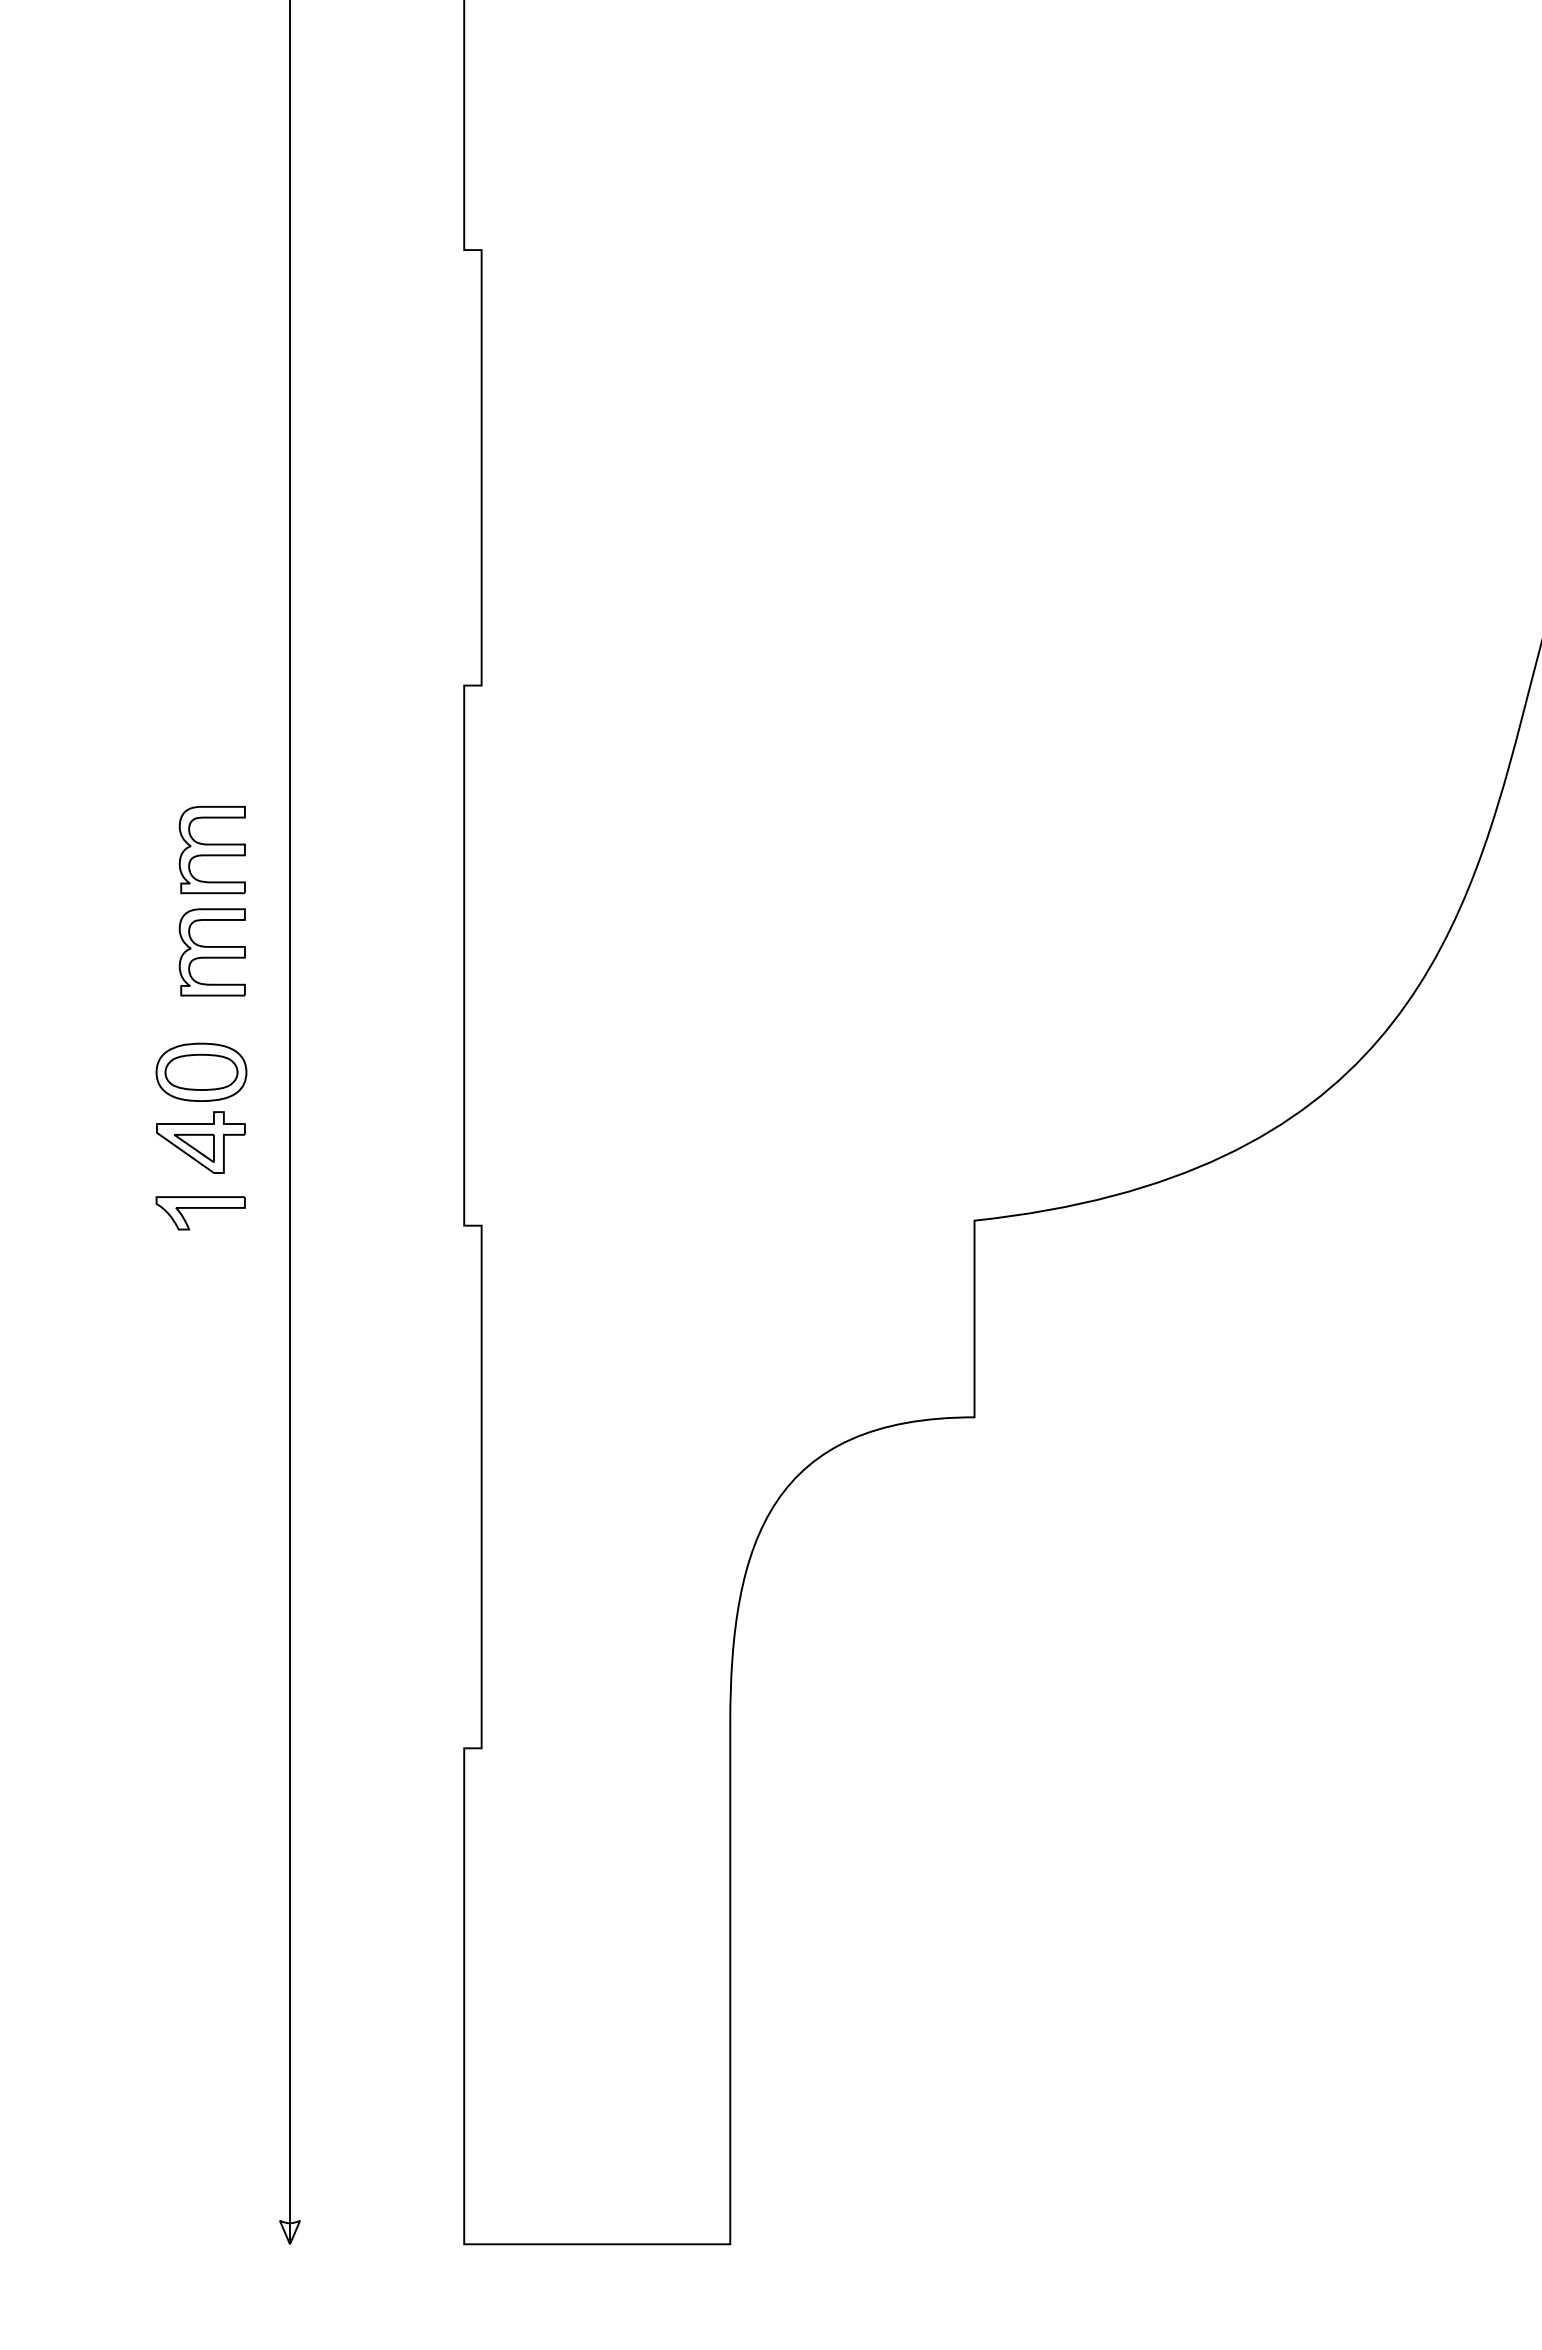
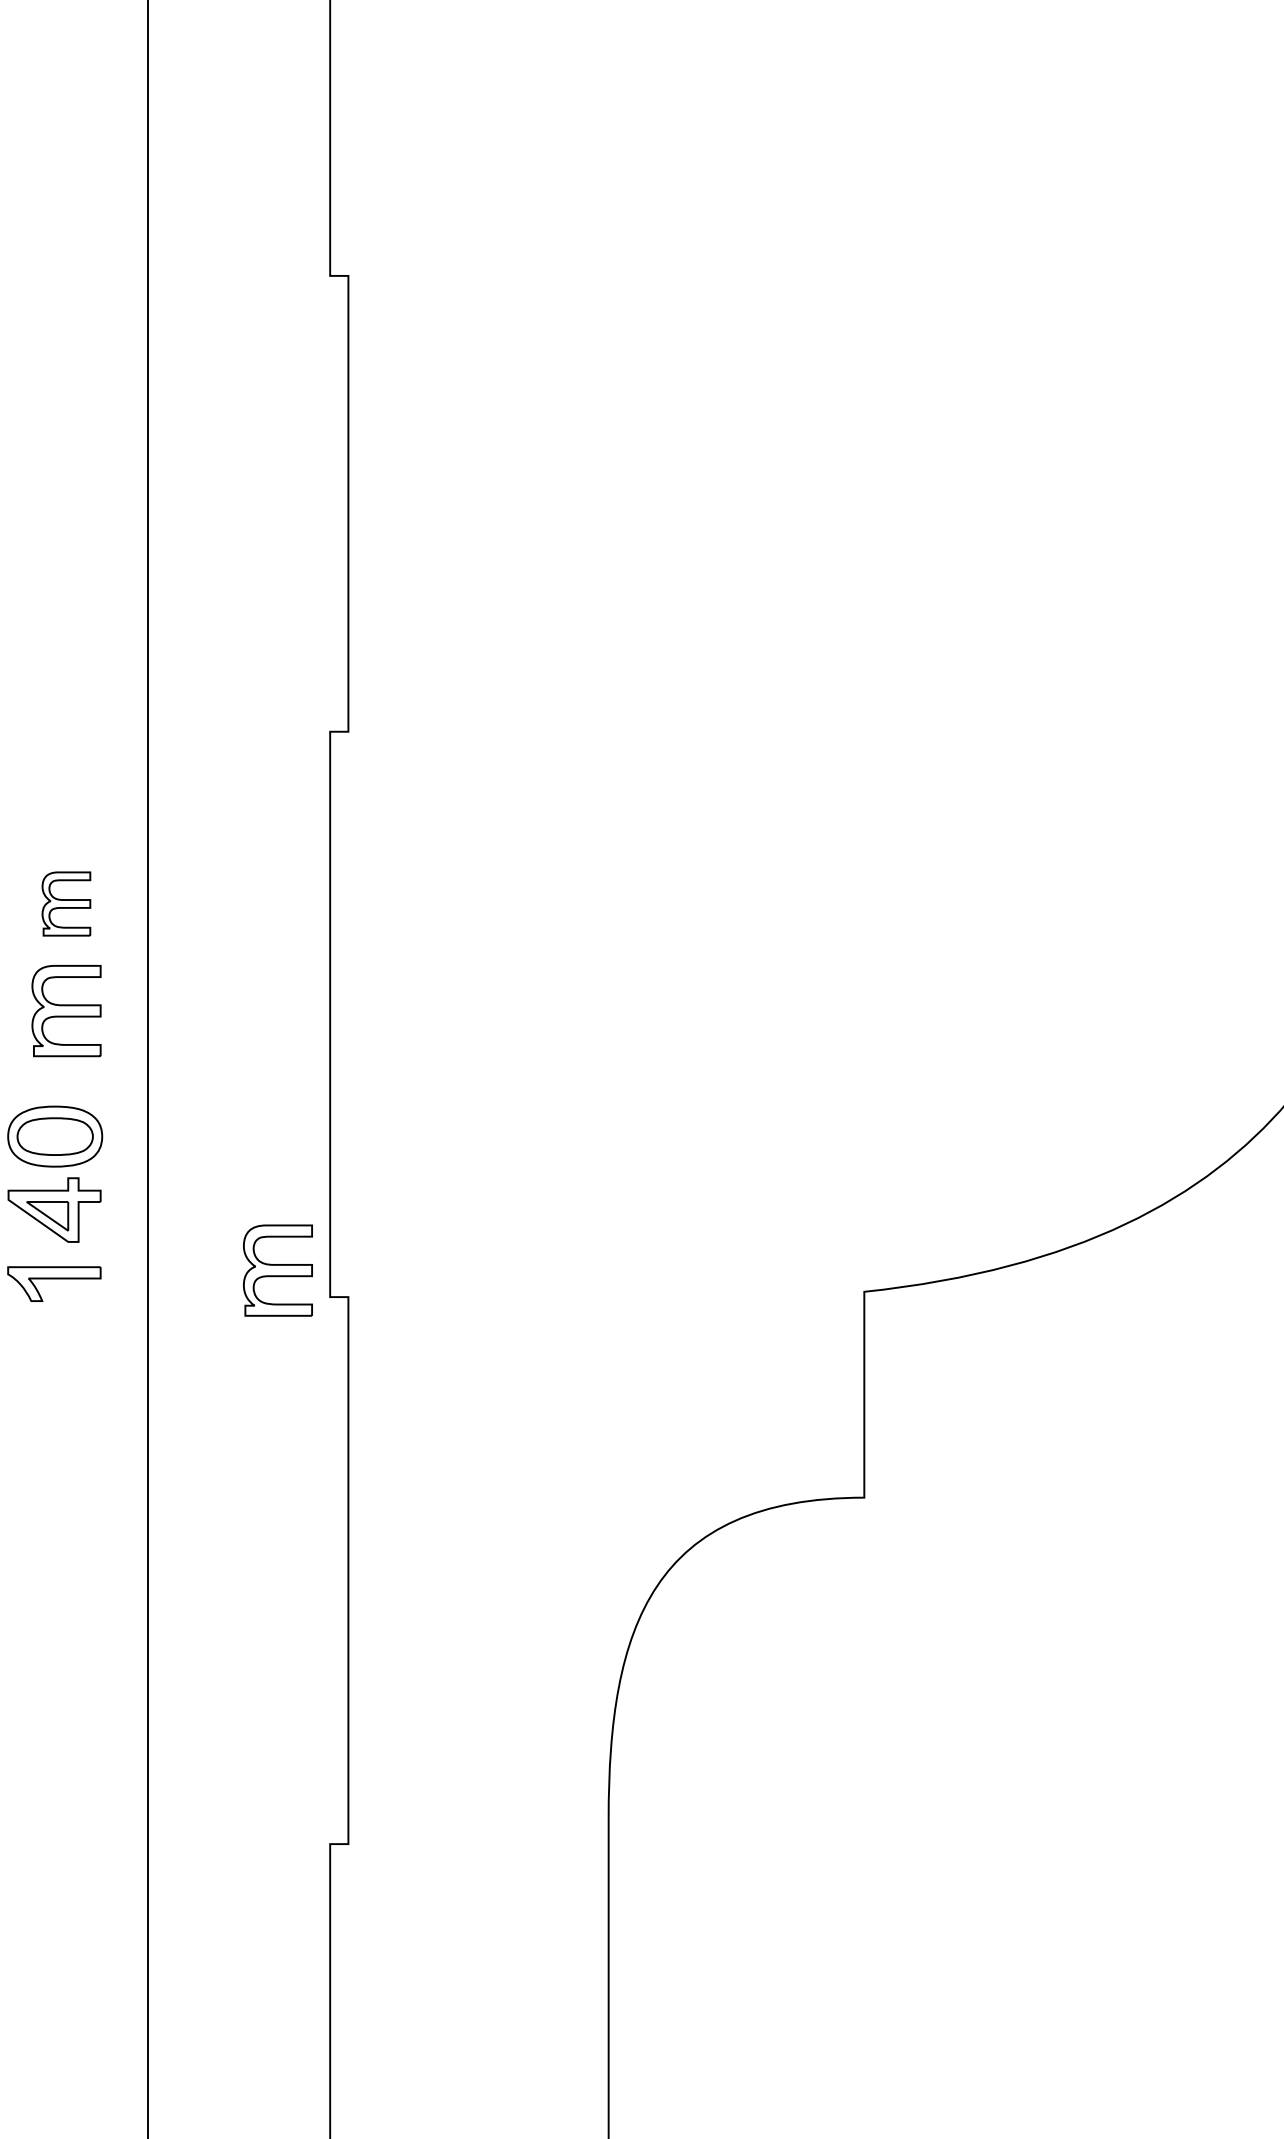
part: (211, 850) -> (65, 904), size x0.7
part: (413, 1200) -> (277, 1270), added

